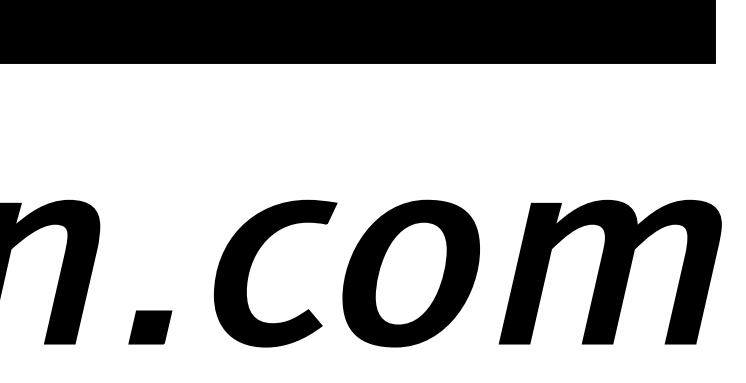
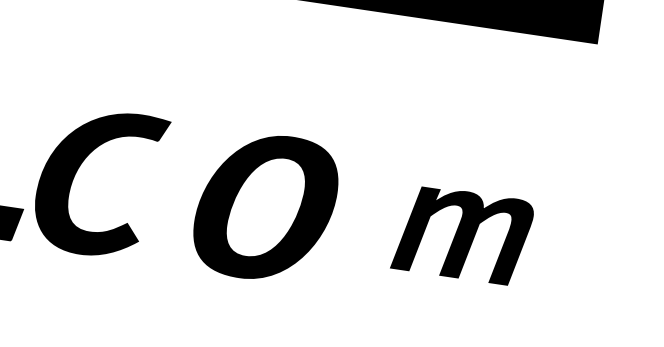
part: (251, 266) -> (77, 172), moved
part: (609, 271) -> (462, 234), size x0.6

